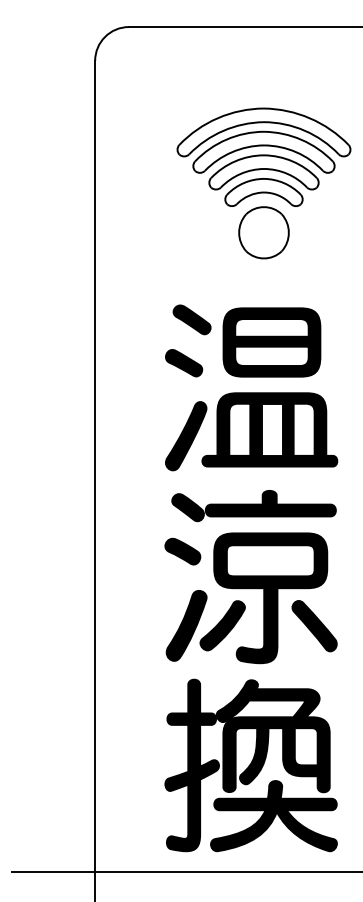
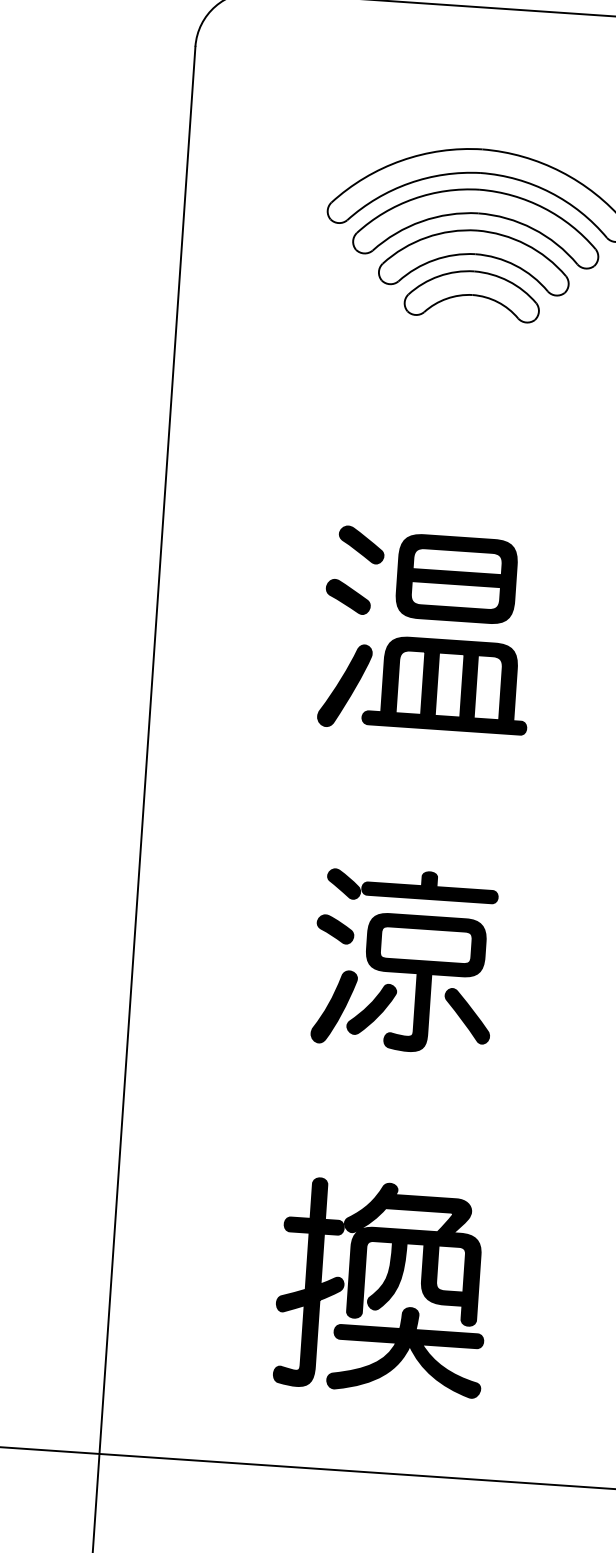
part: (263, 232) -> (467, 364), removed
part: (251, 387) -> (427, 631), size x0.7
part: (250, 577) -> (403, 961), size x0.6
part: (250, 765) -> (381, 1287), size x0.7

